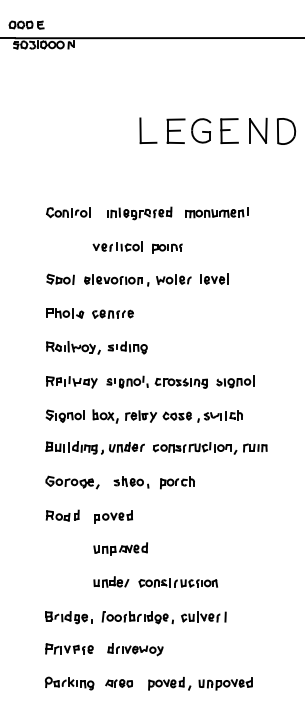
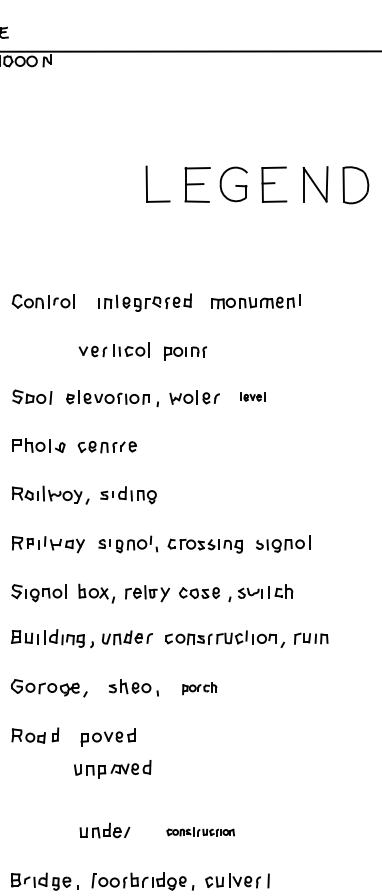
part: (214, 278) -> (252, 395), size x0.6
part: (177, 482) -> (199, 688), size x0.7
part: (120, 548) -> (112, 768), moved
part: (177, 582) -> (199, 831), size x0.6

